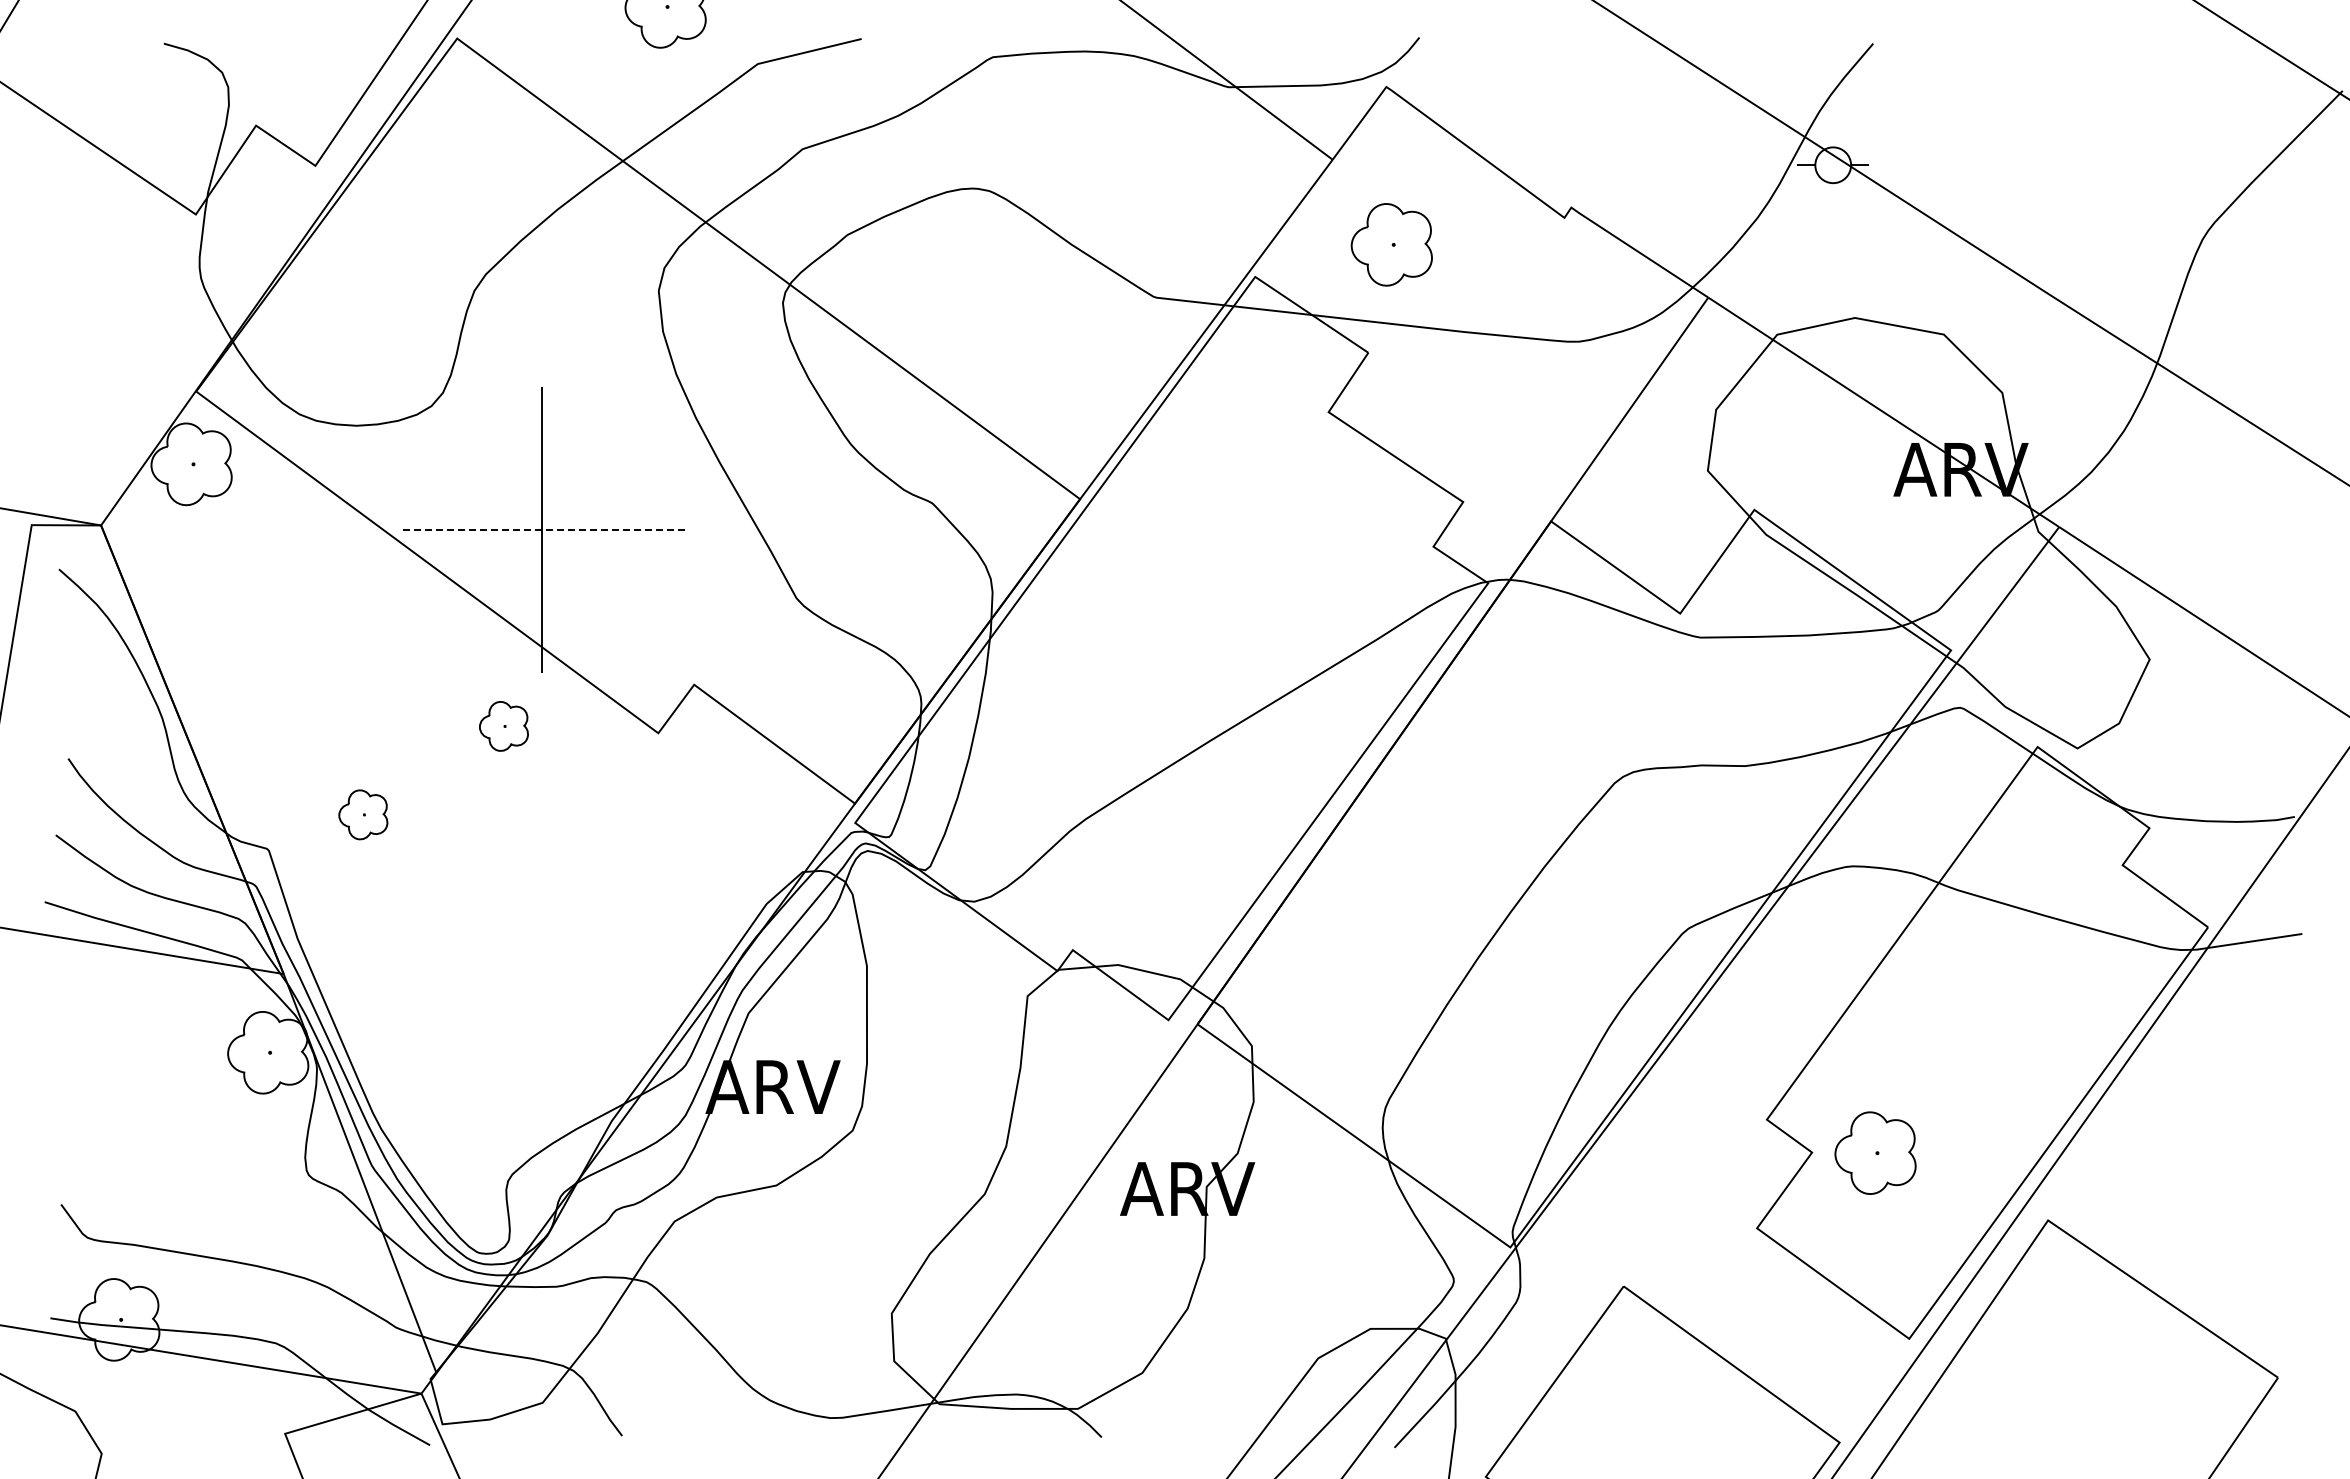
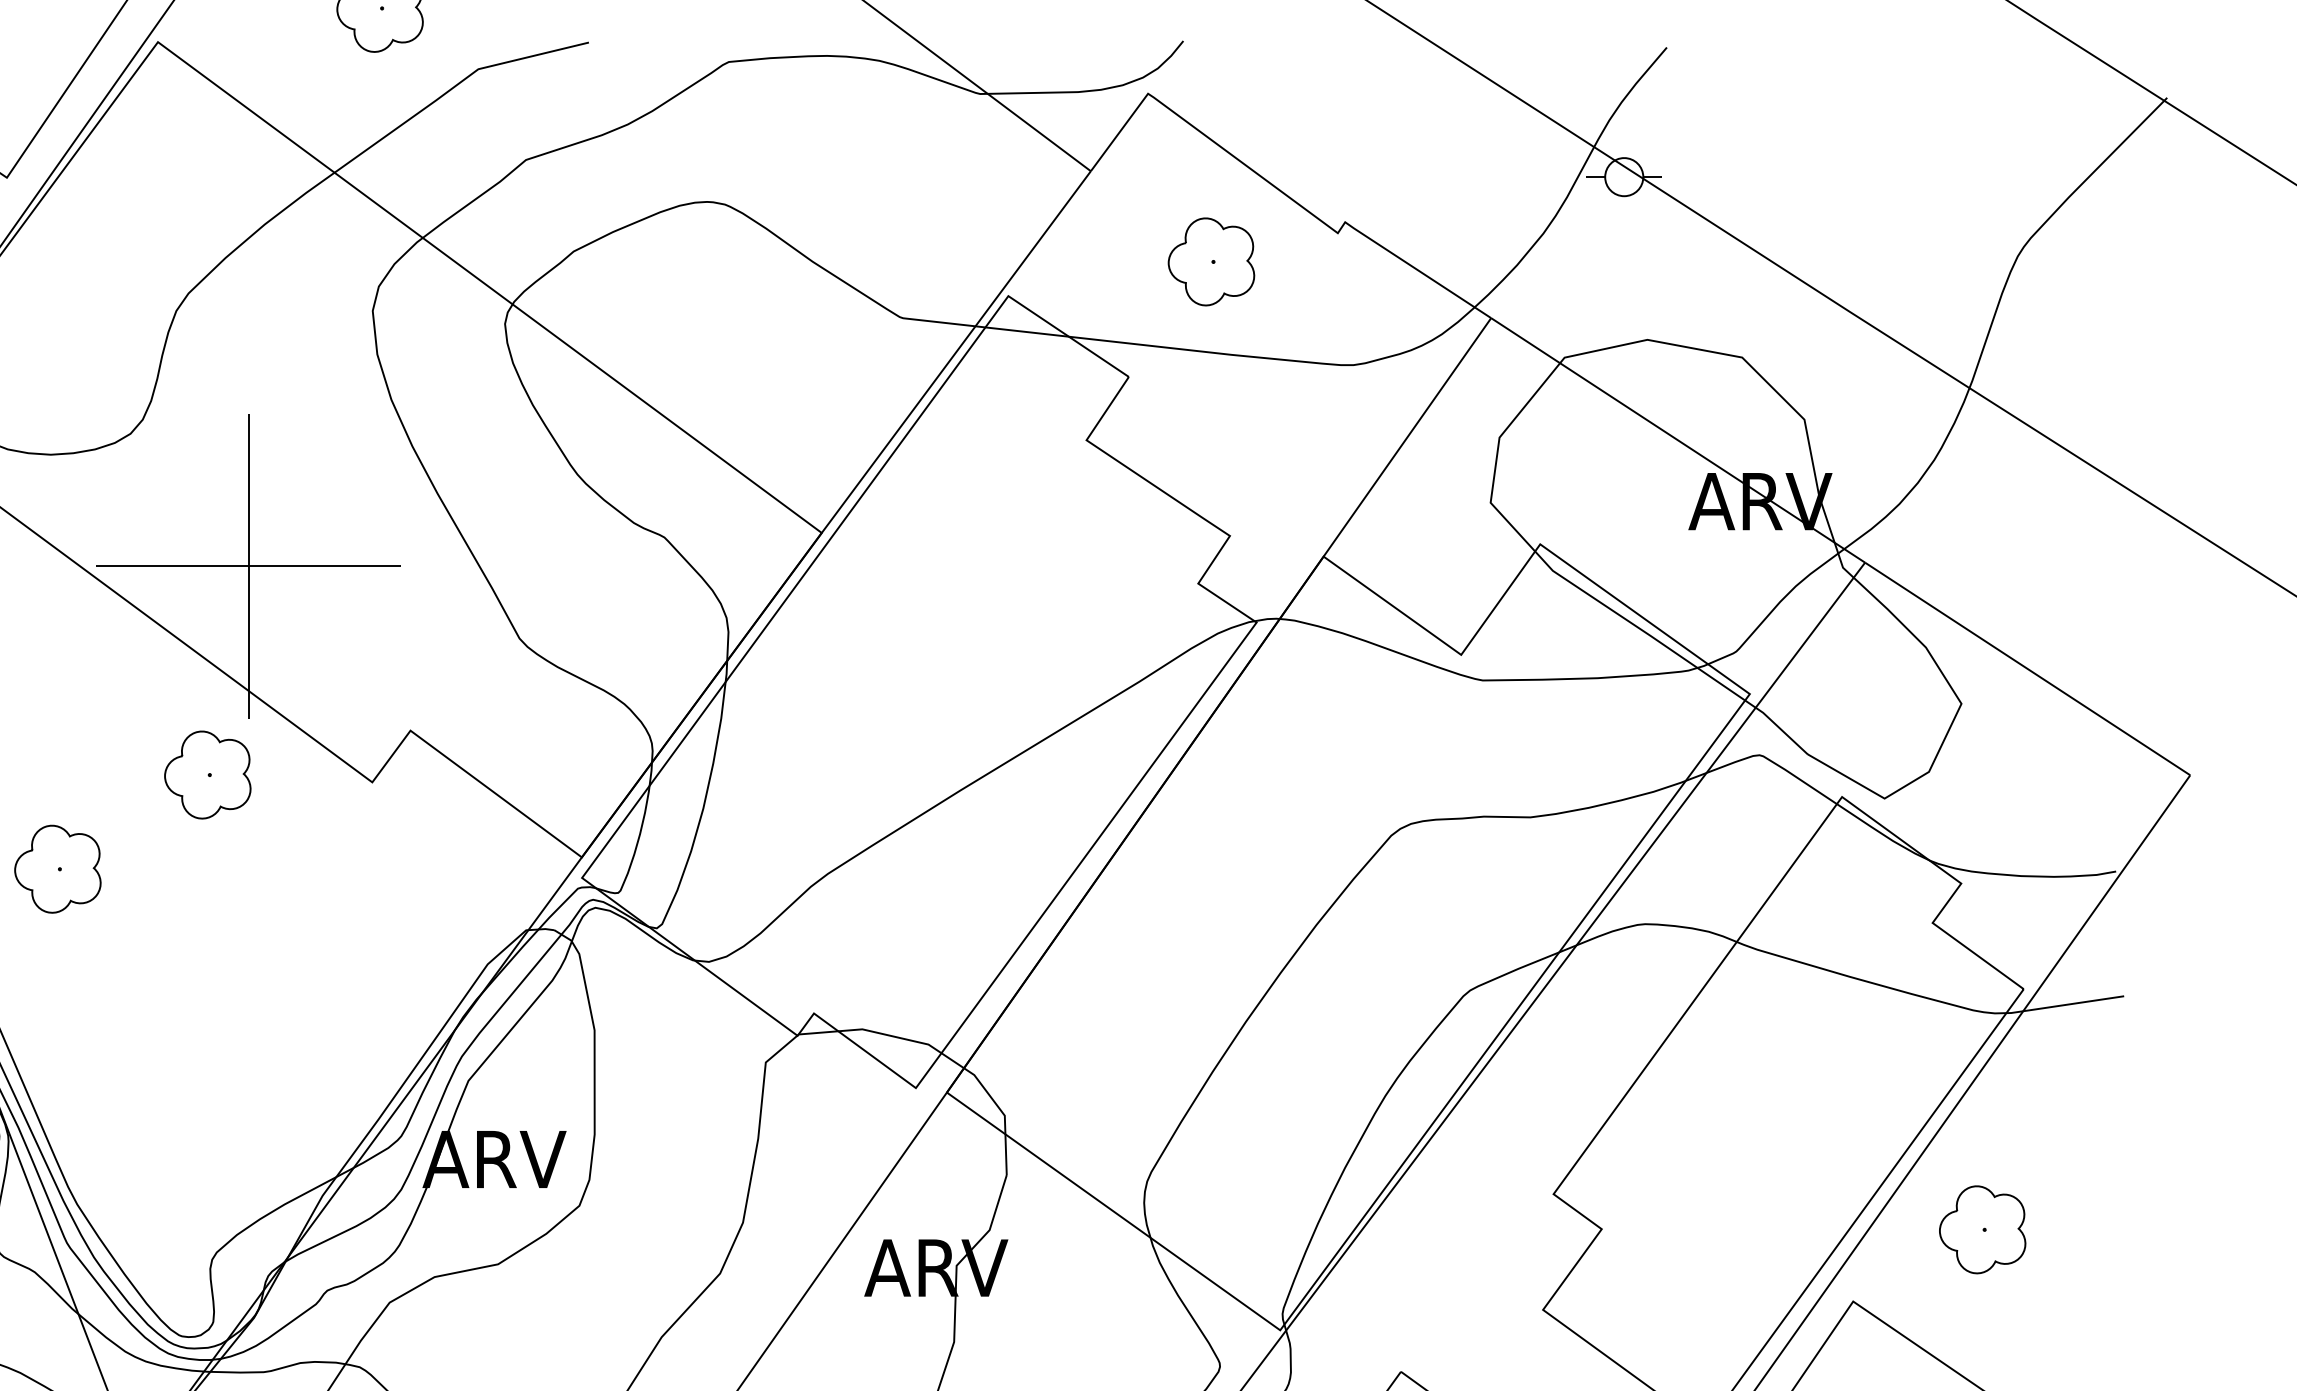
part: (1391, 244) -> (1211, 261), moved
line: (541, 530) -> (247, 566), dashed -> solid
part: (503, 726) -> (207, 775), size x1.67
part: (363, 814) -> (58, 868), size x1.67
part: (1875, 1152) -> (1982, 1229), moved

